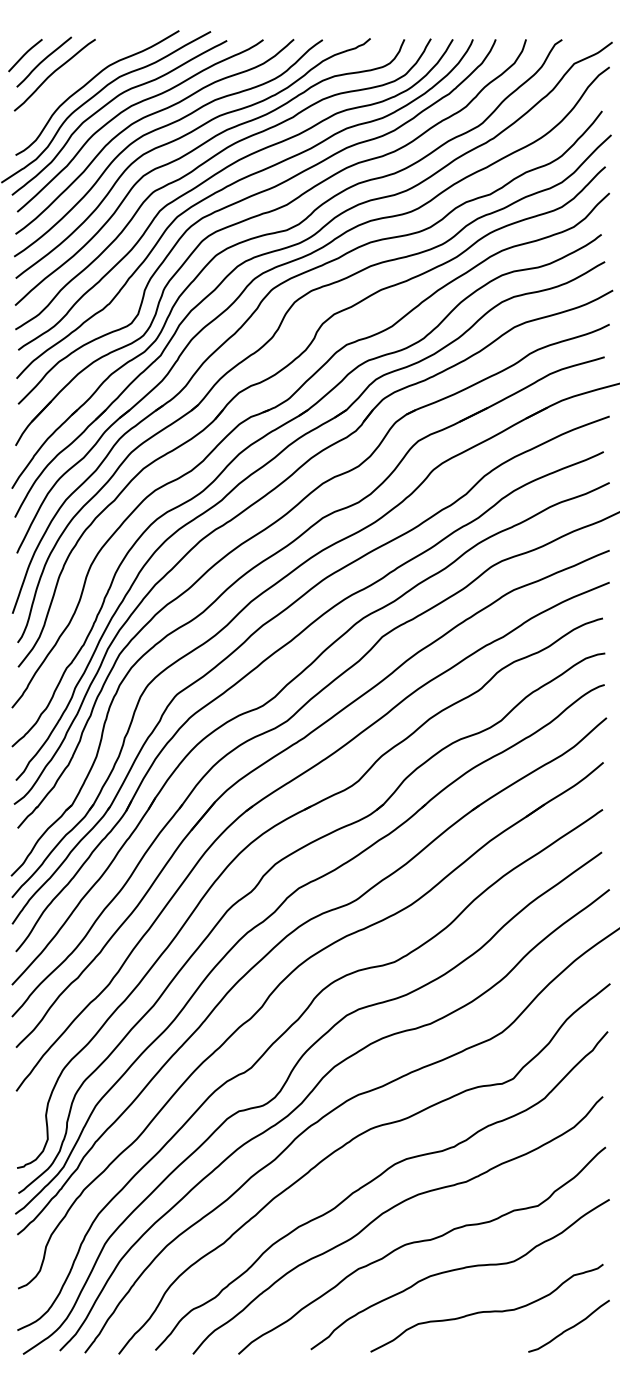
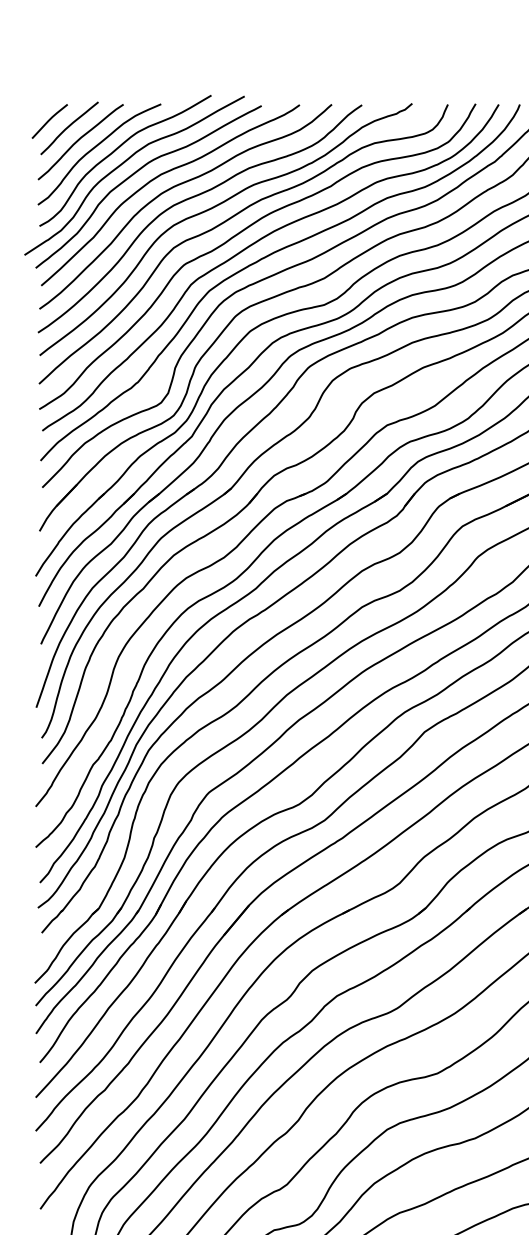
curve: (68, 81) -> (95, 148), added

